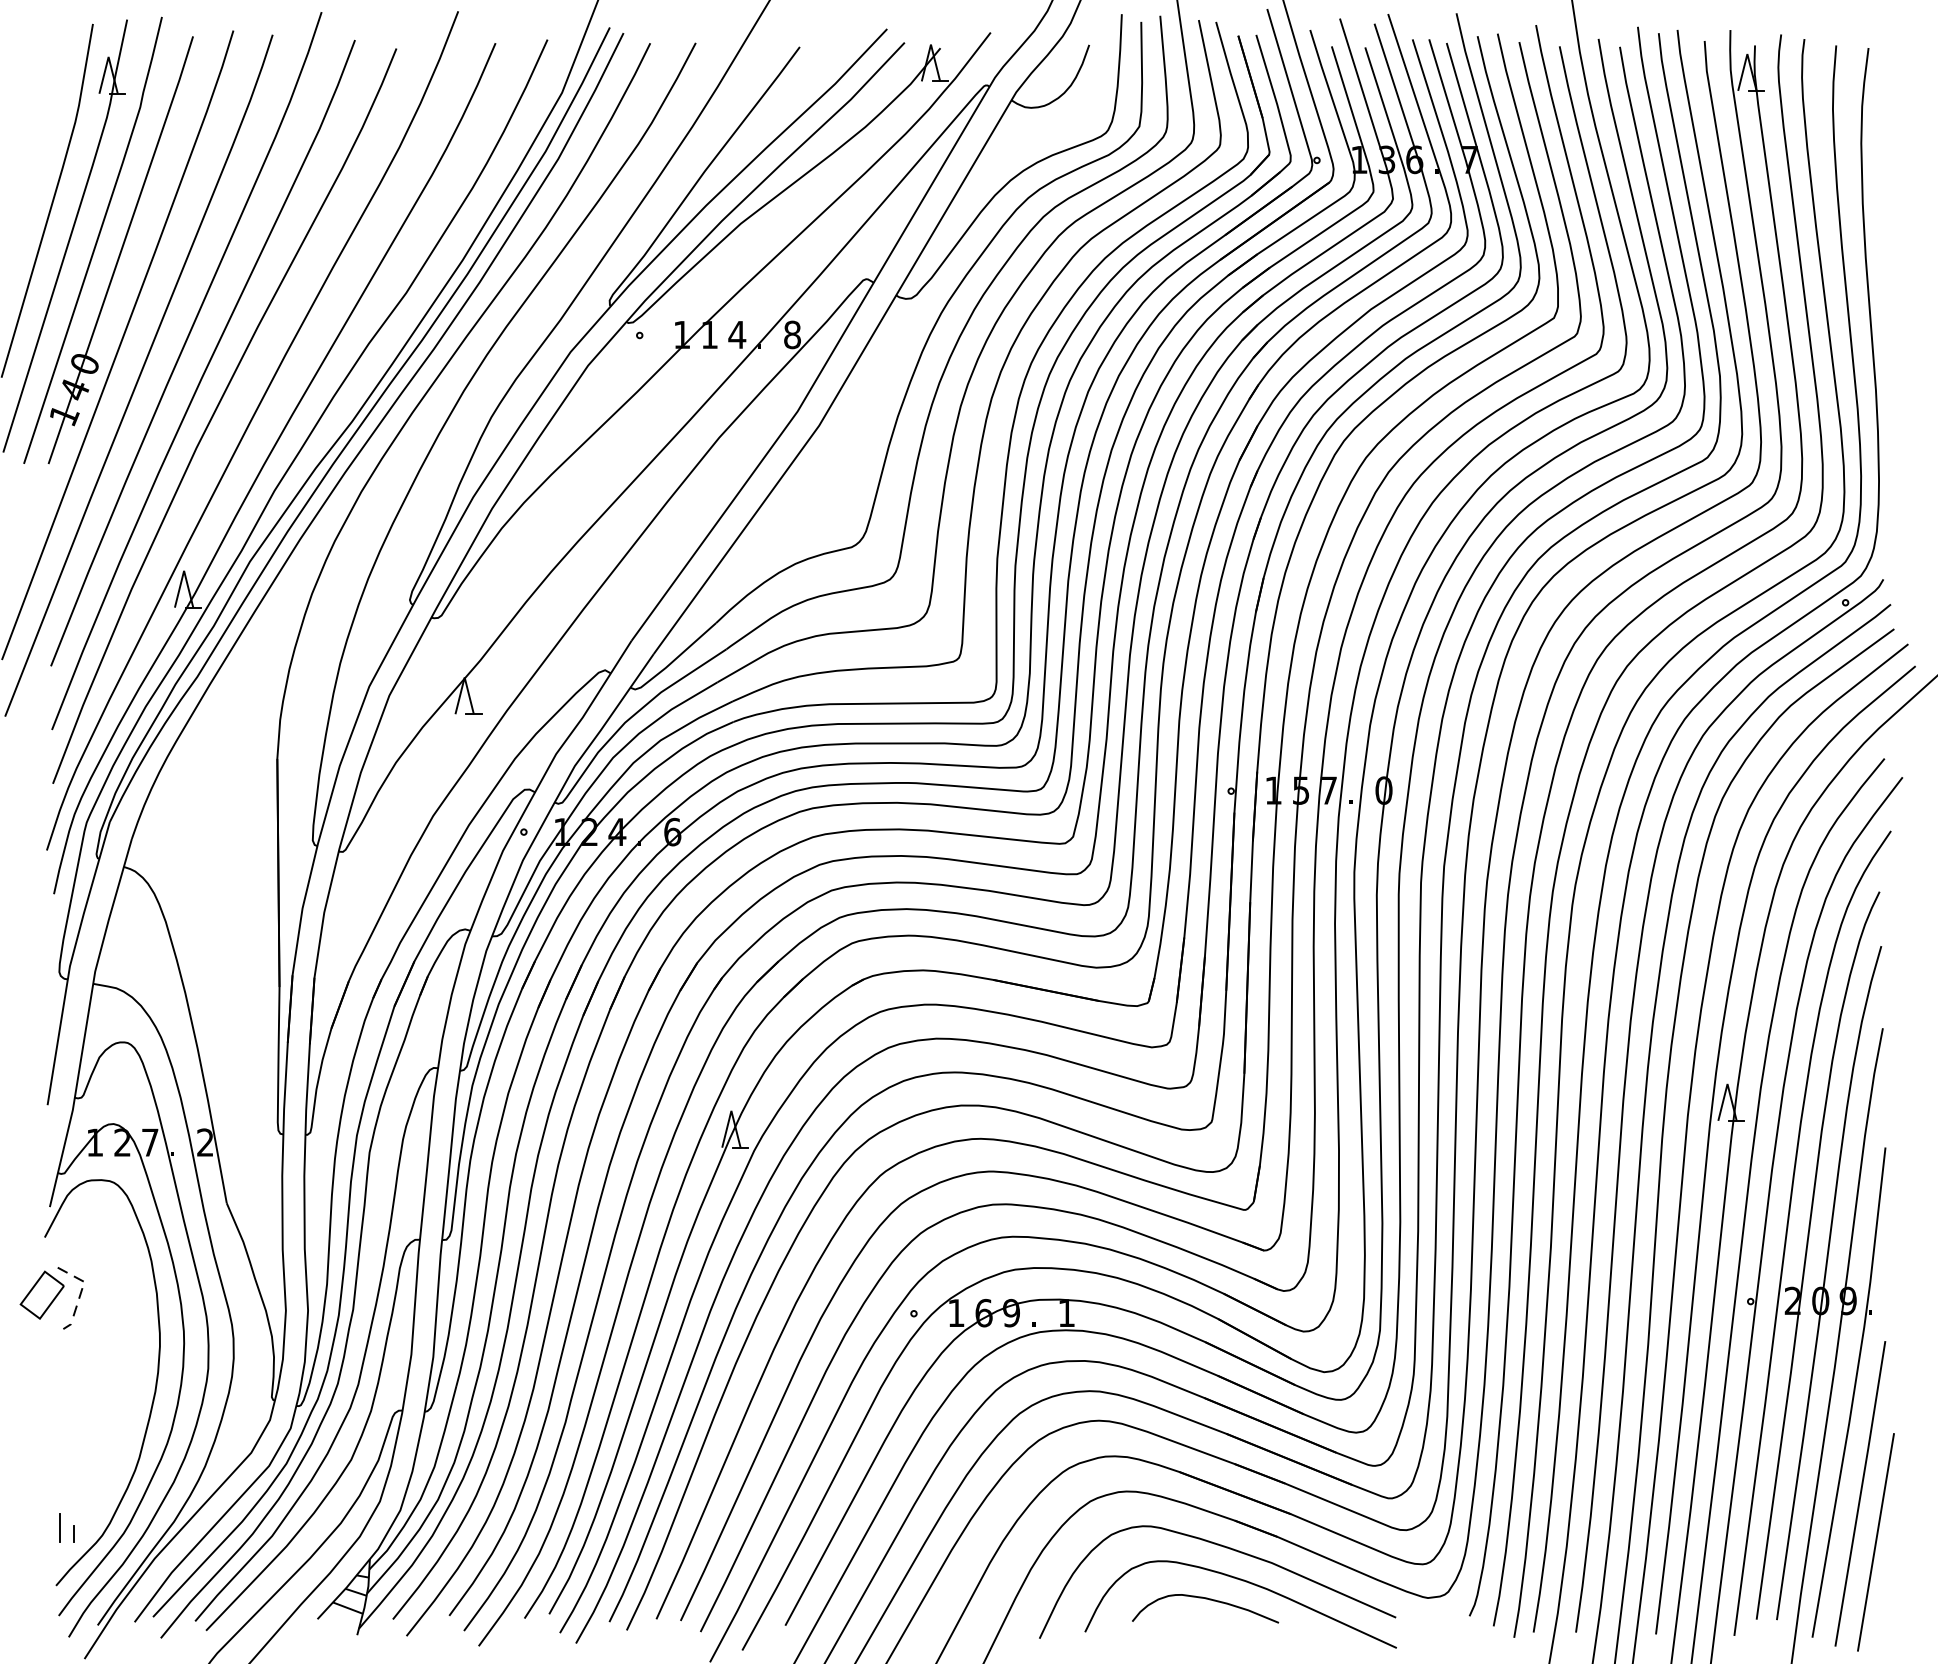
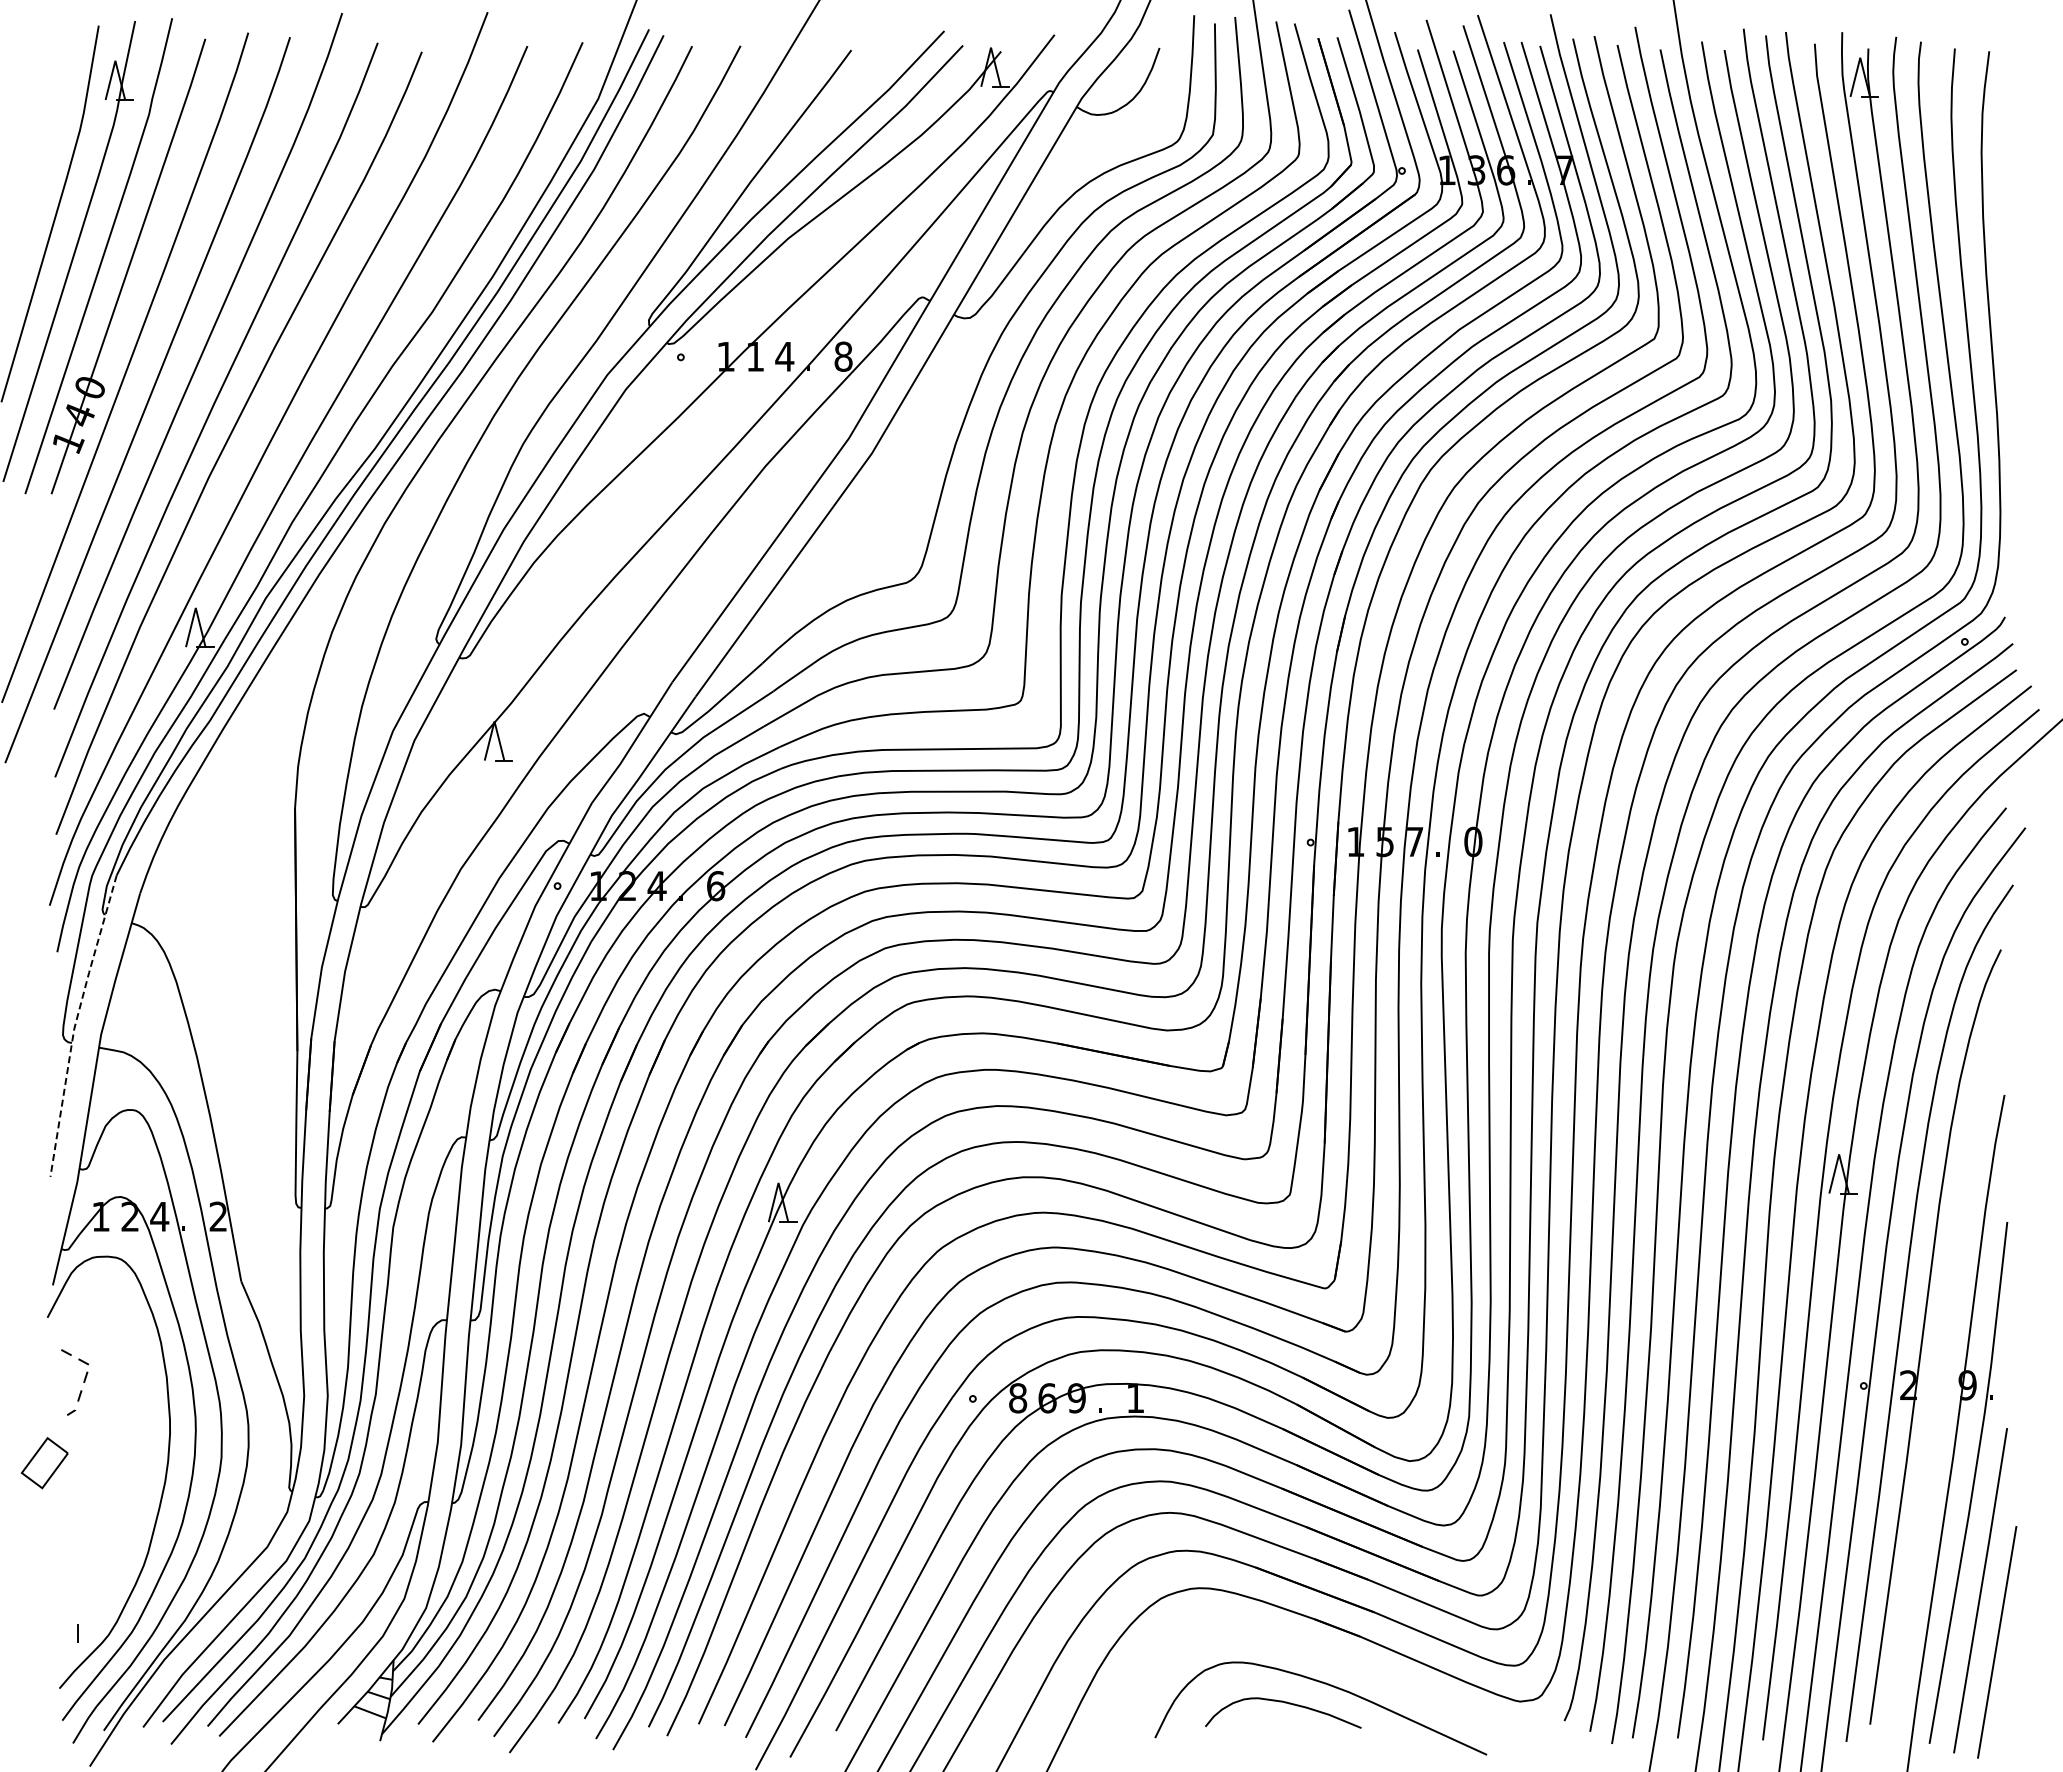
line: (71, 962) -> (75, 1024), solid -> dashed
text: (150, 1142) -> (159, 1216), 7 -> 4
part: (1828, 1283) -> (1946, 1366), removed
part: (42, 1295) -> (44, 1463), moved
text: (956, 1313) -> (1018, 1398), 1 -> 8
line: (59, 1527) -> (63, 1626), removed
curve: (1228, 1549) -> (1307, 1649), removed

